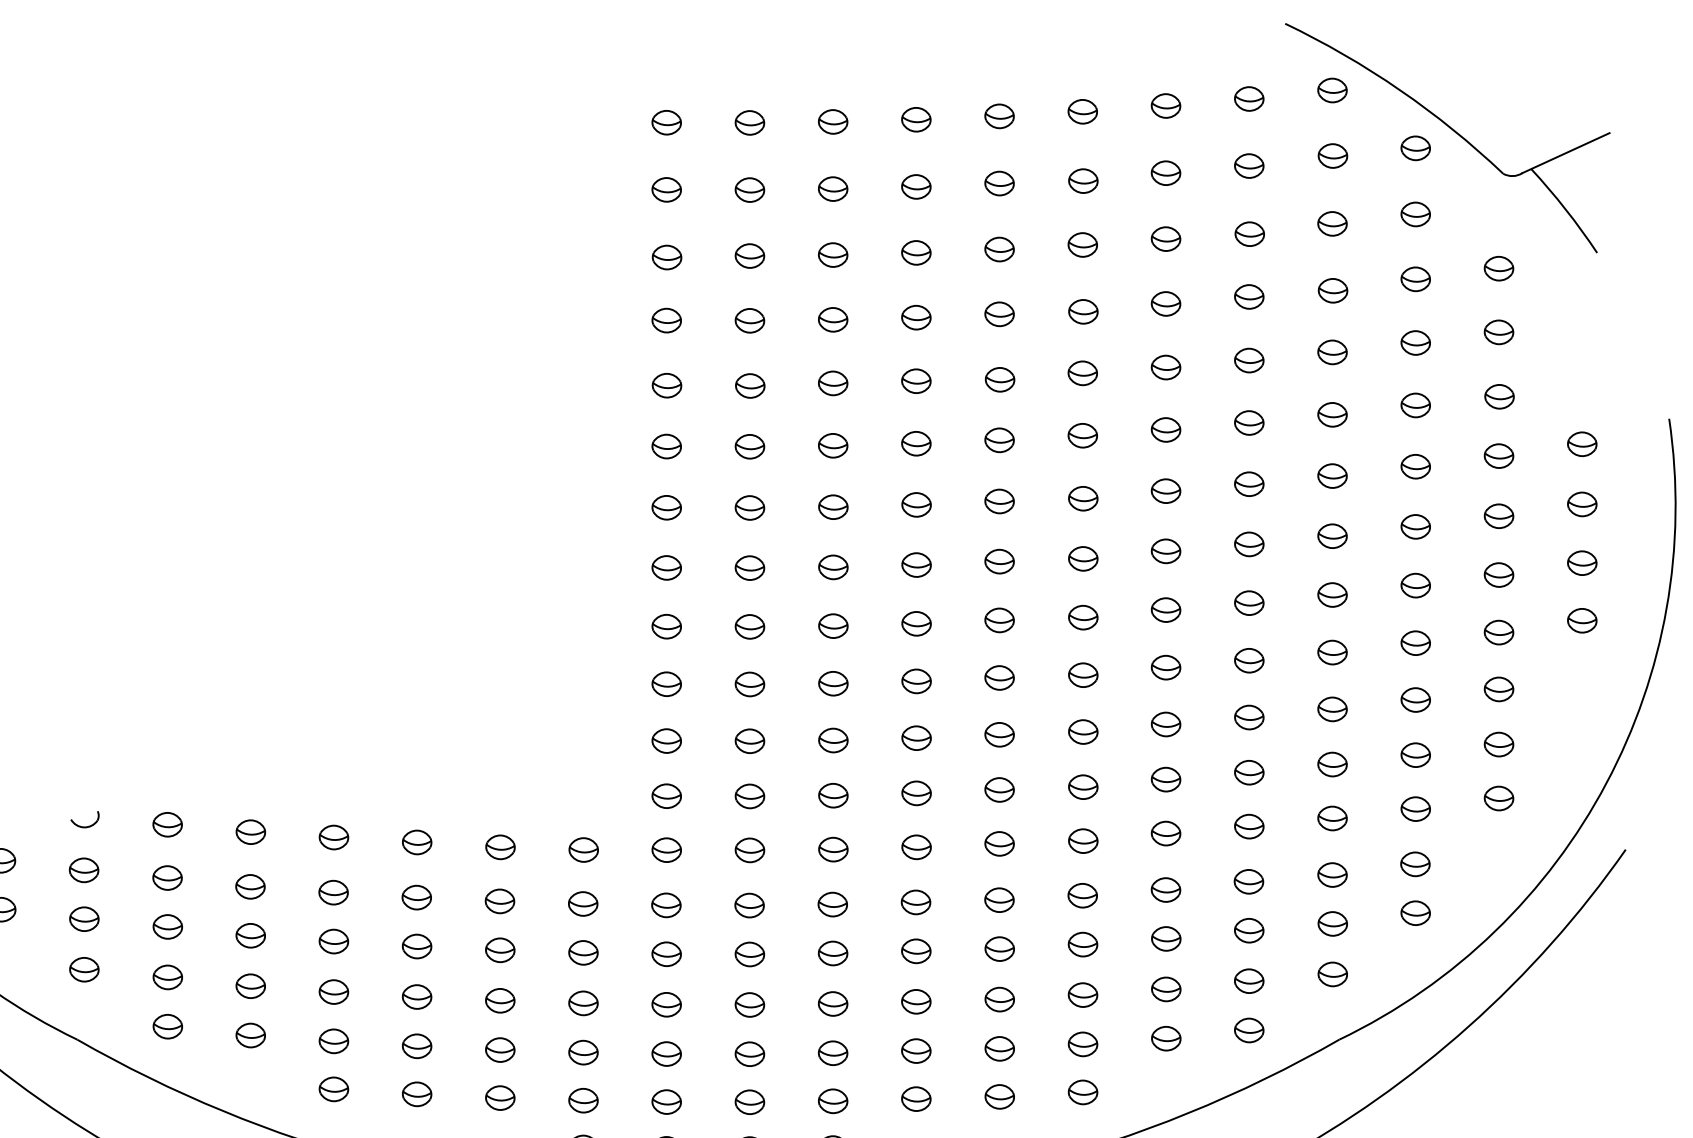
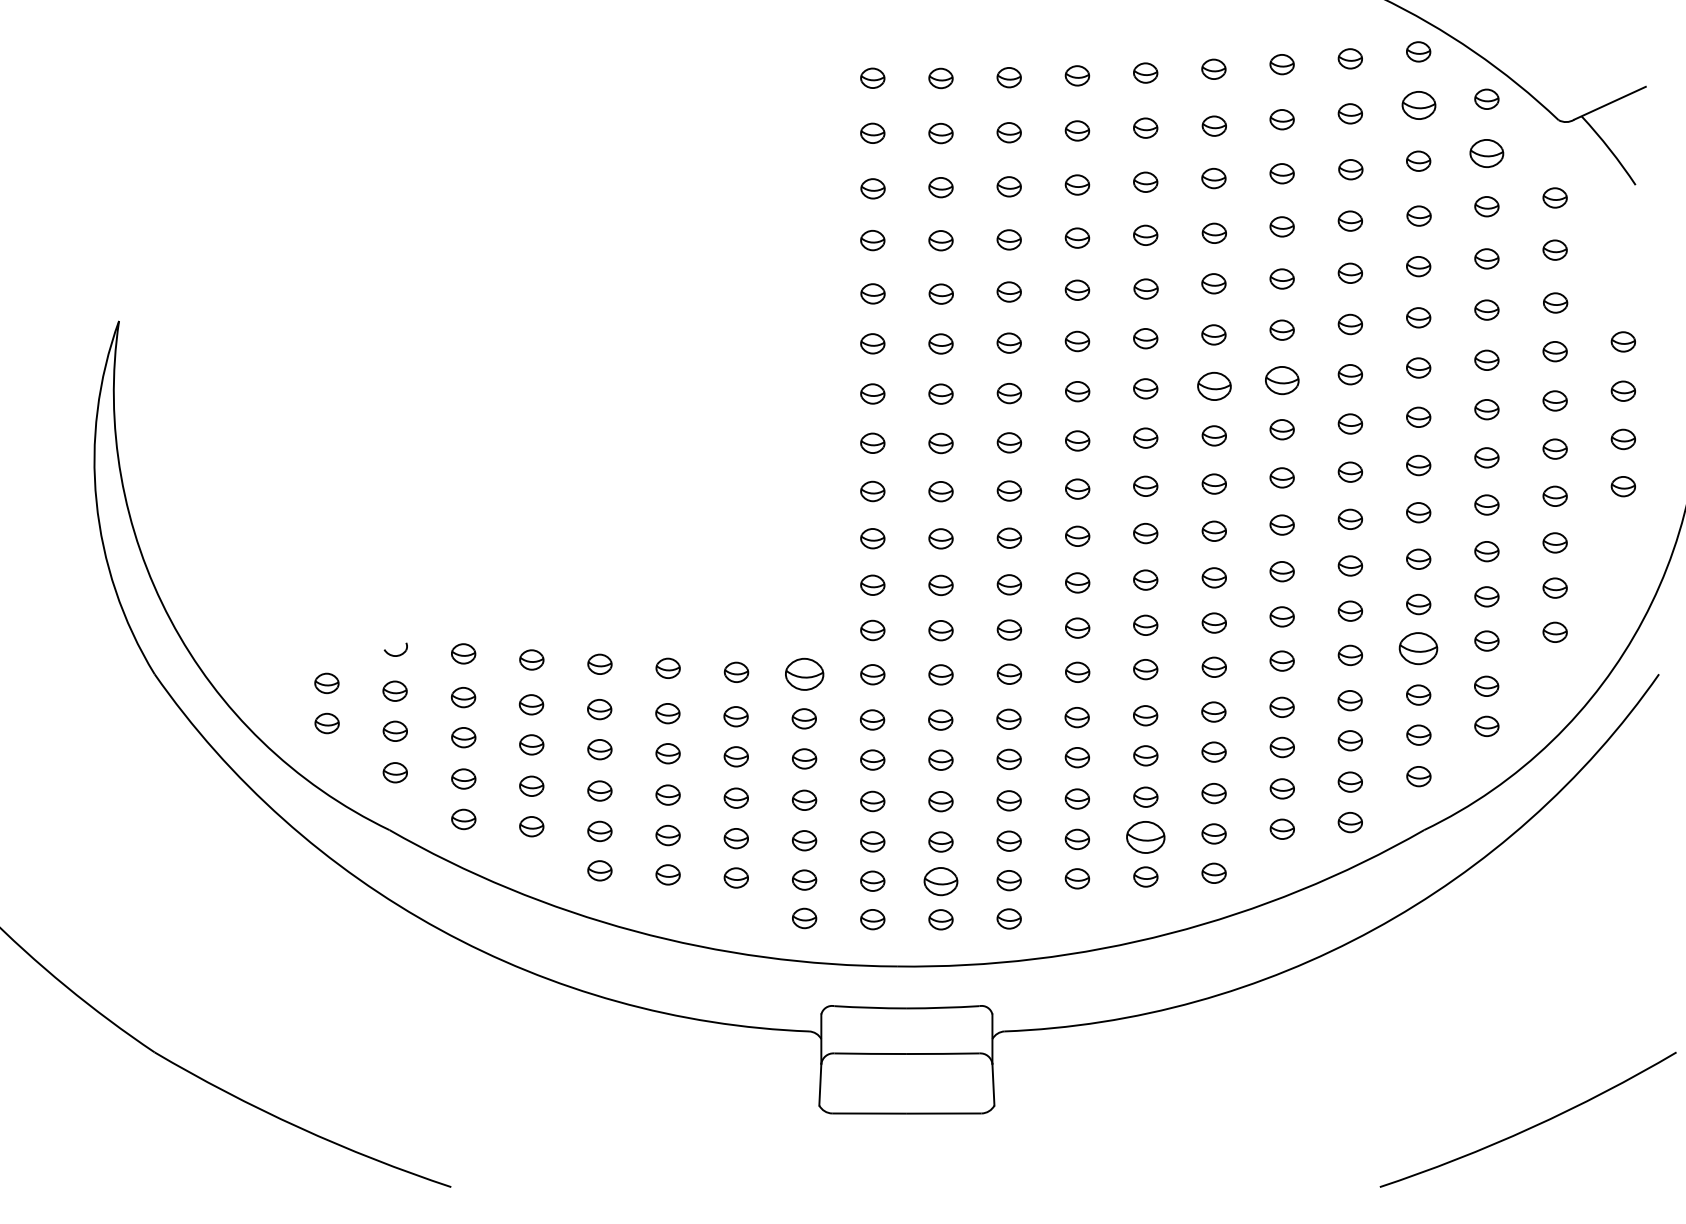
part: (1332, 155) -> (1418, 105), size x1.4
part: (1415, 214) -> (1486, 153), size x1.4
part: (1165, 490) -> (1281, 379), size x1.4
part: (1082, 498) -> (1213, 386), size x1.4
part: (1332, 818) -> (1418, 648), size x1.6
part: (583, 849) -> (804, 674), size x1.6
part: (999, 1048) -> (1145, 837), size x1.6
part: (749, 1101) -> (940, 880), size x1.4

